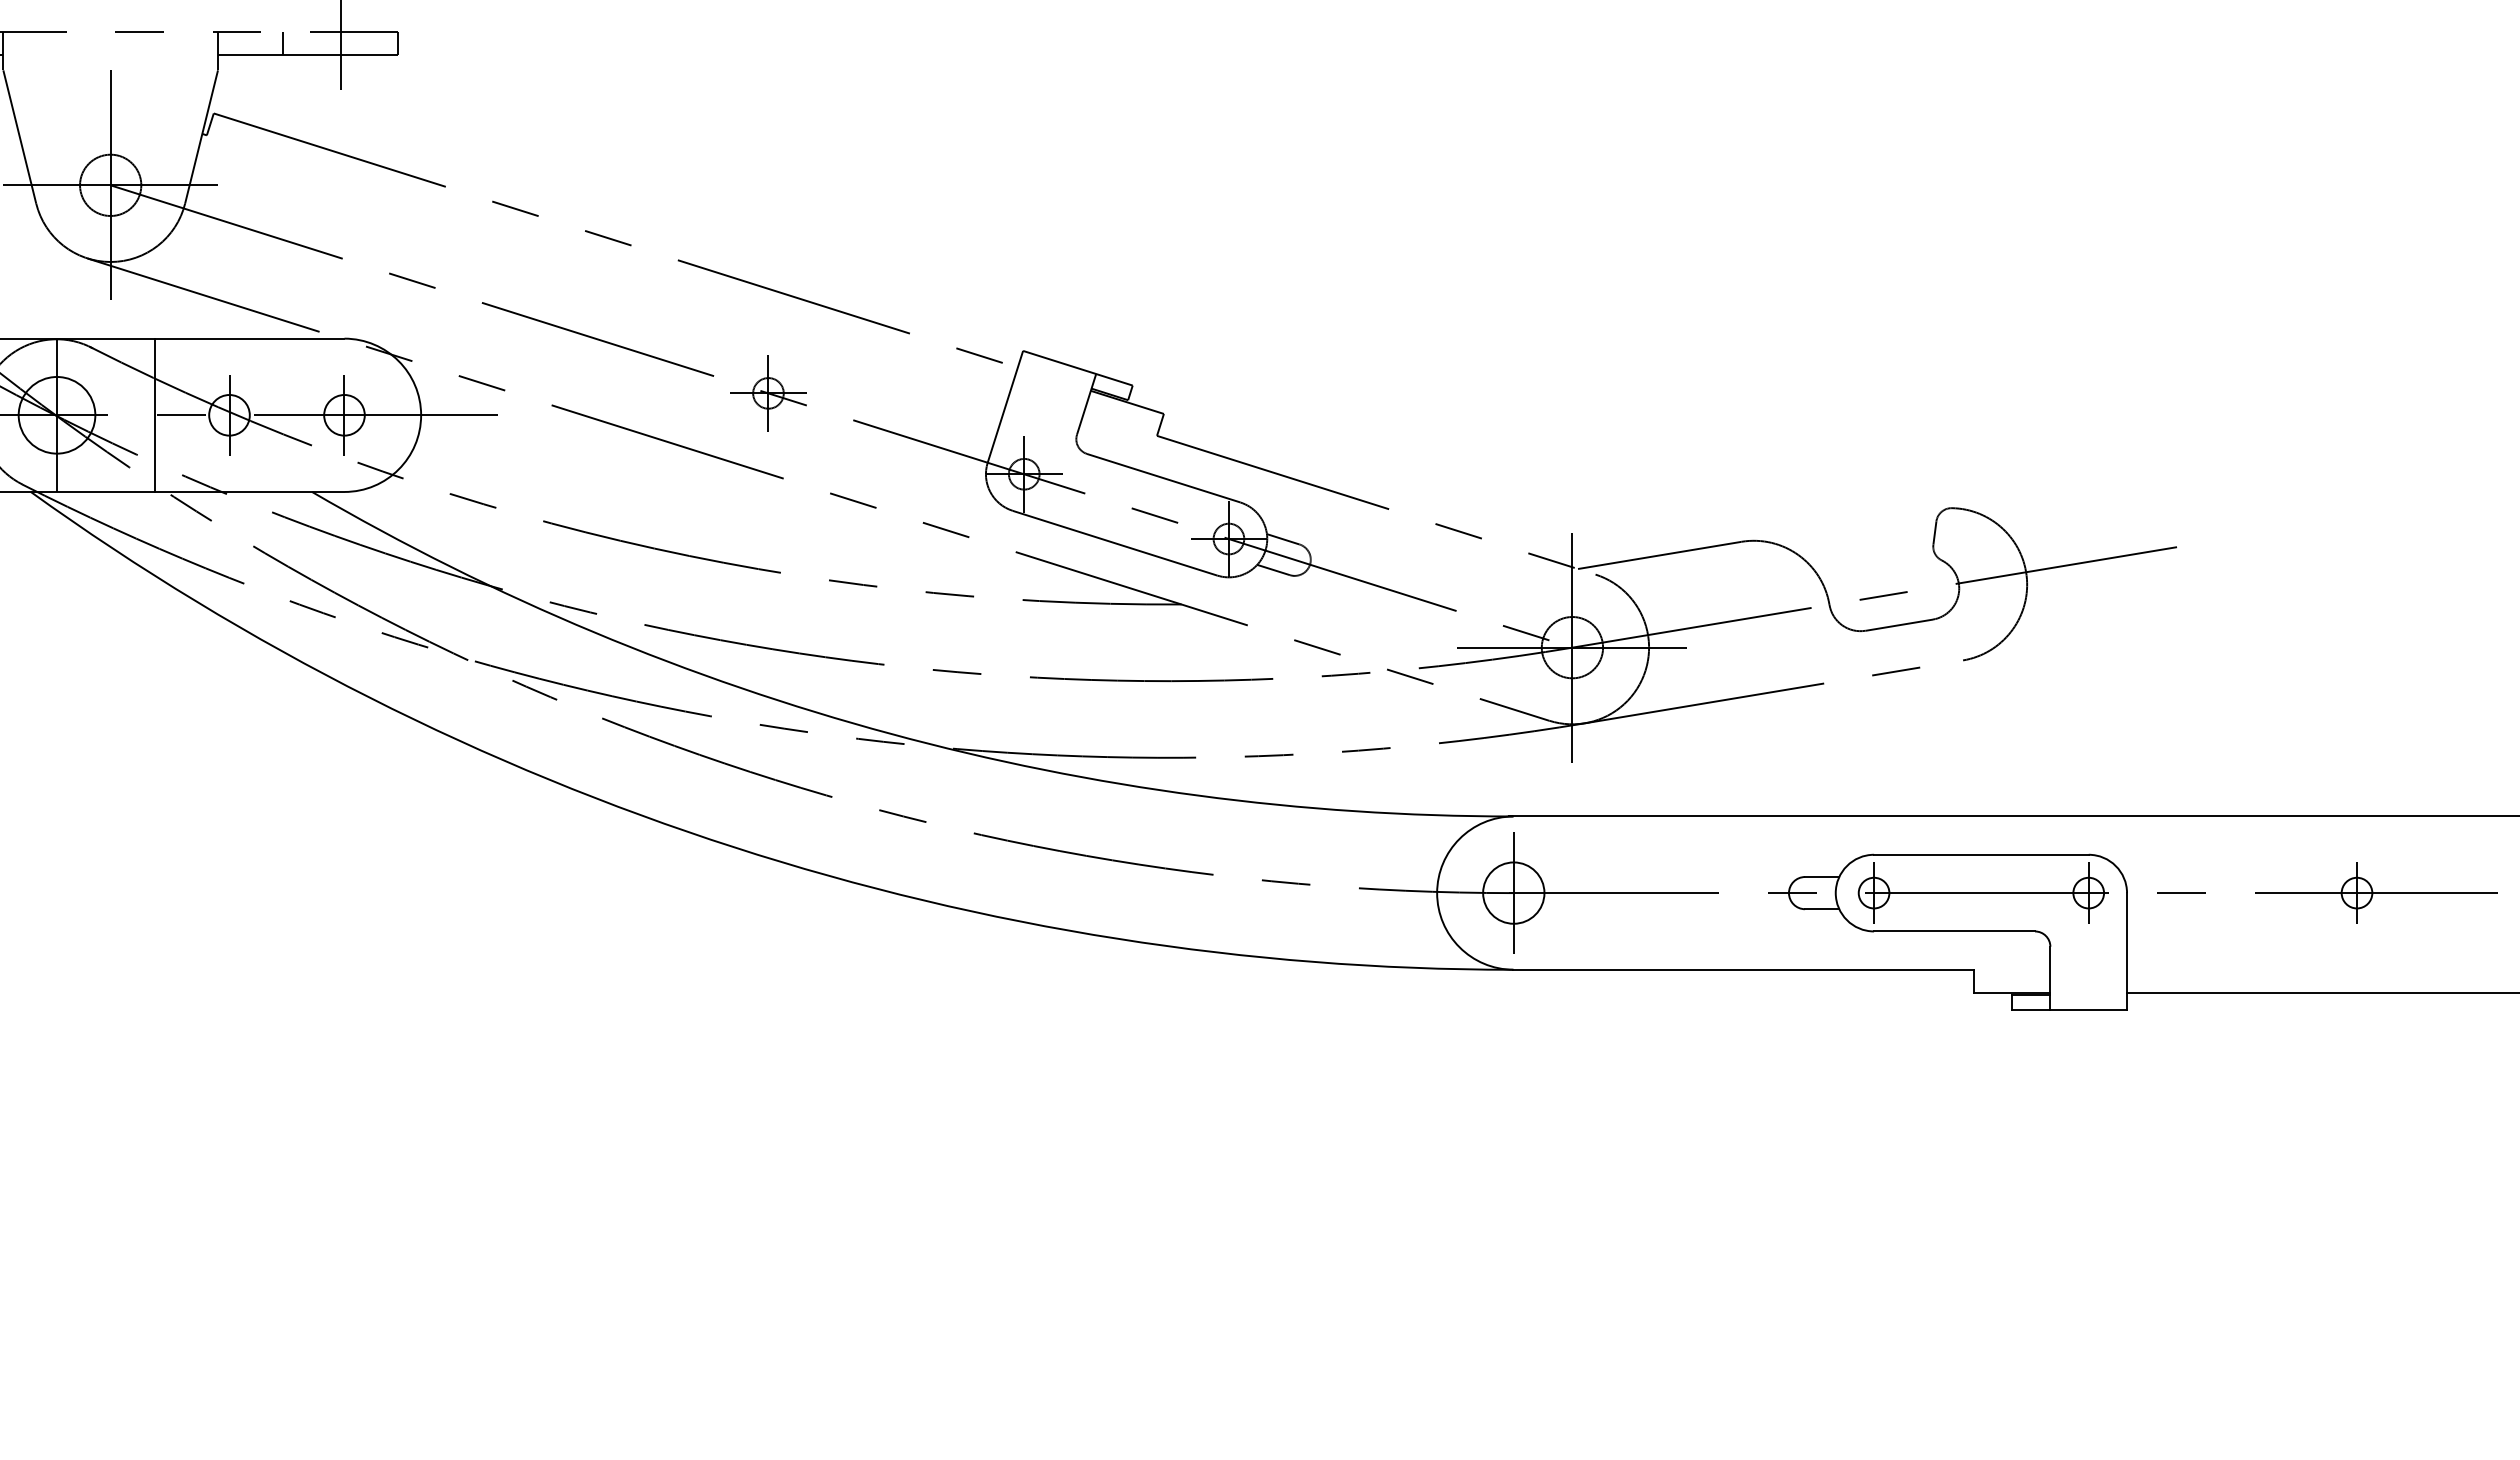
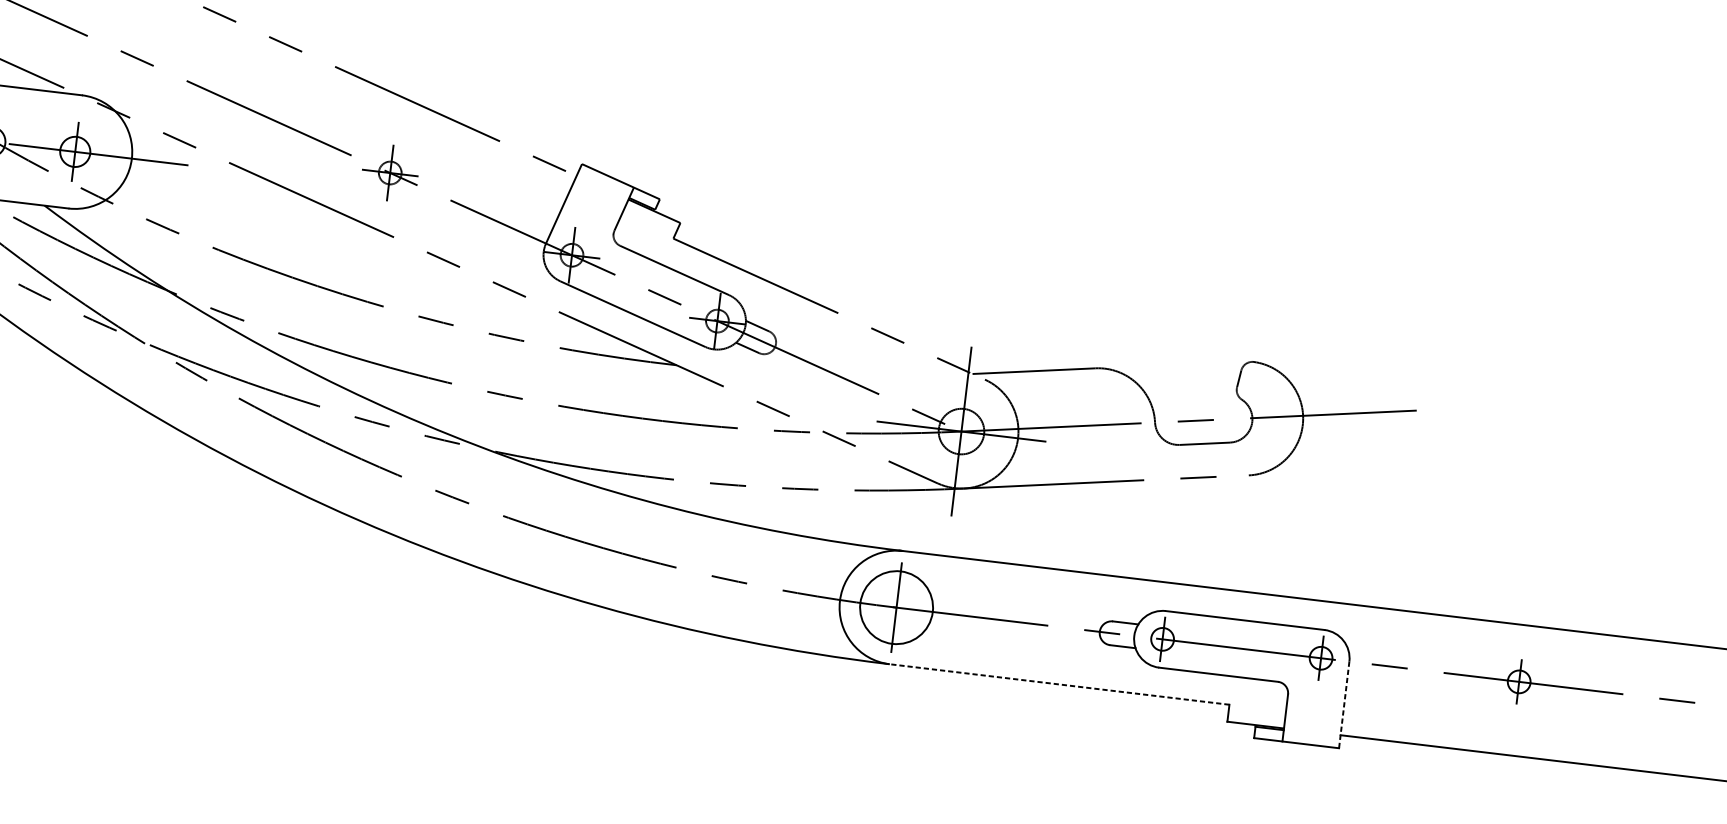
circle: (1513, 892) -> (896, 607), size x1.6
line: (2127, 951) -> (1344, 704), solid -> dashed
line: (1742, 969) -> (1058, 684), solid -> dashed

